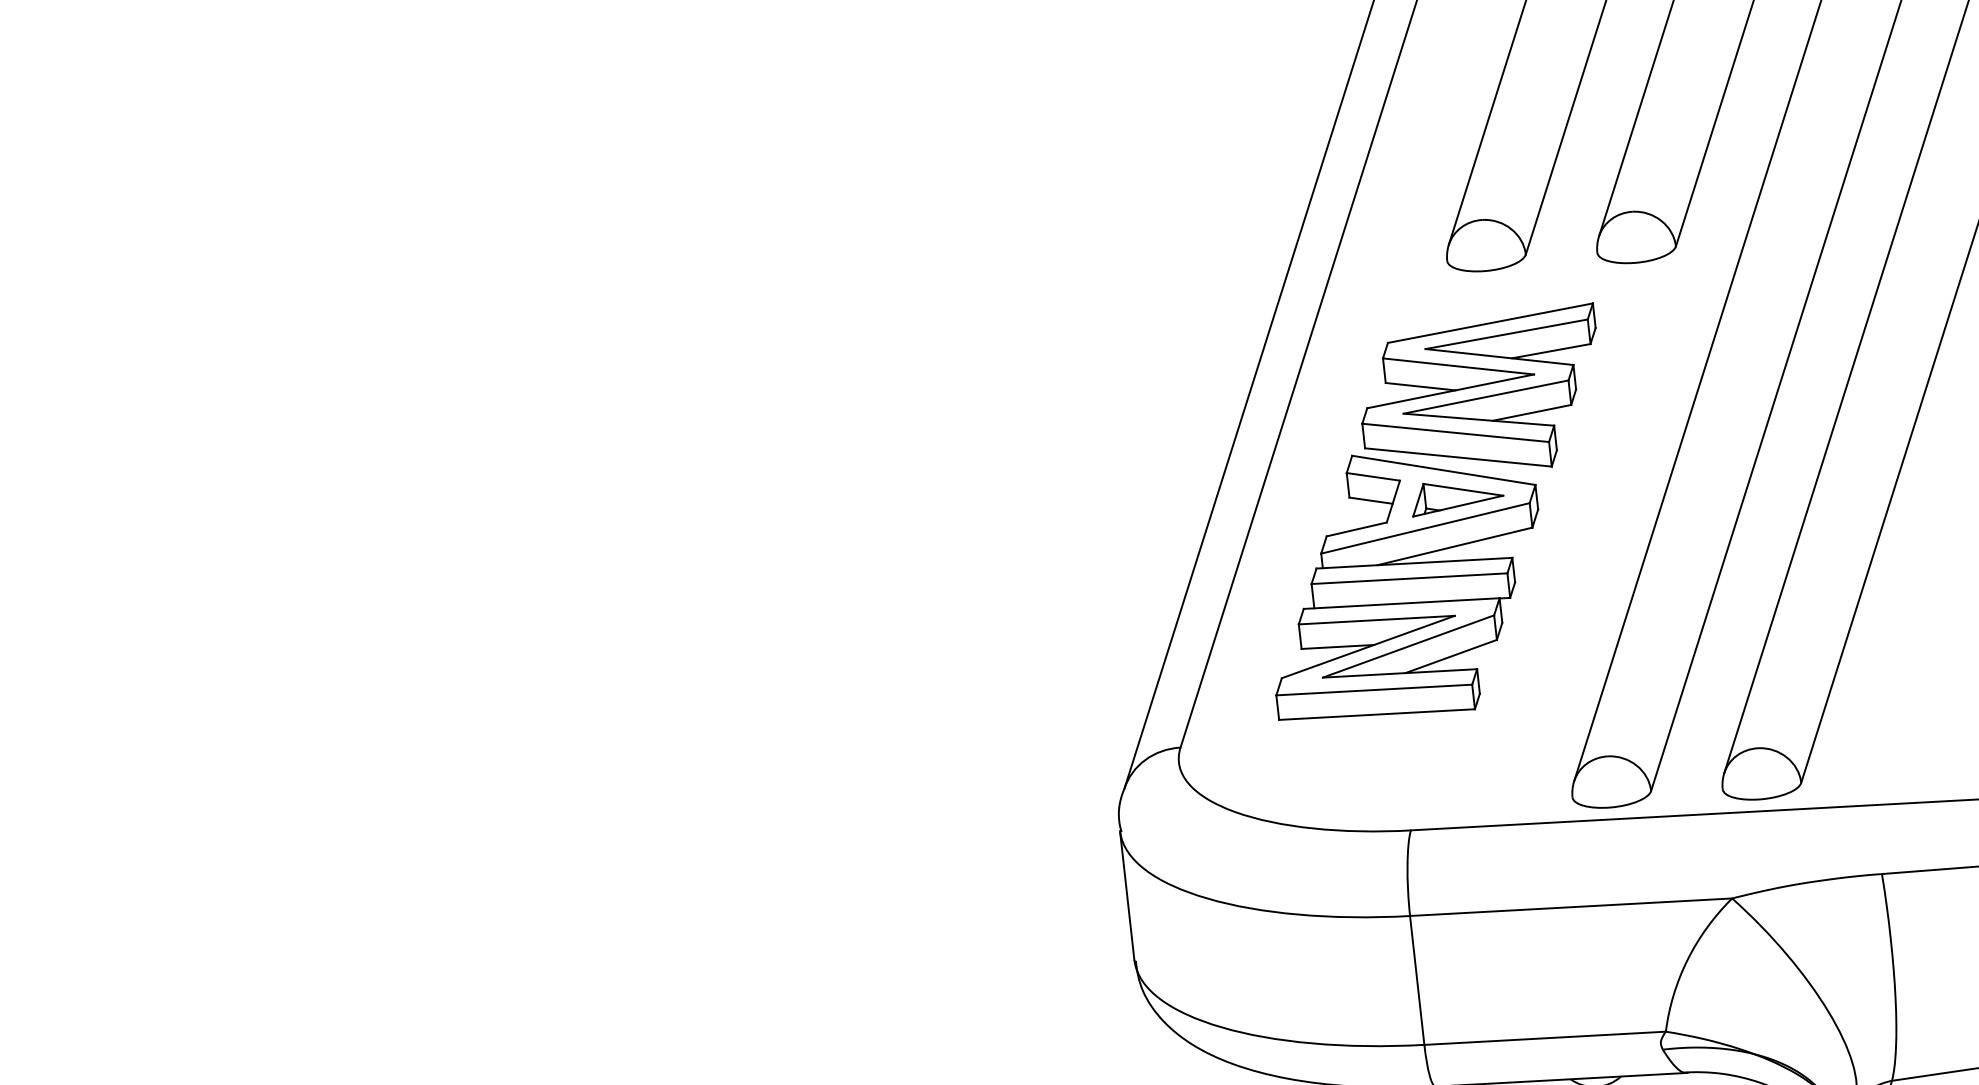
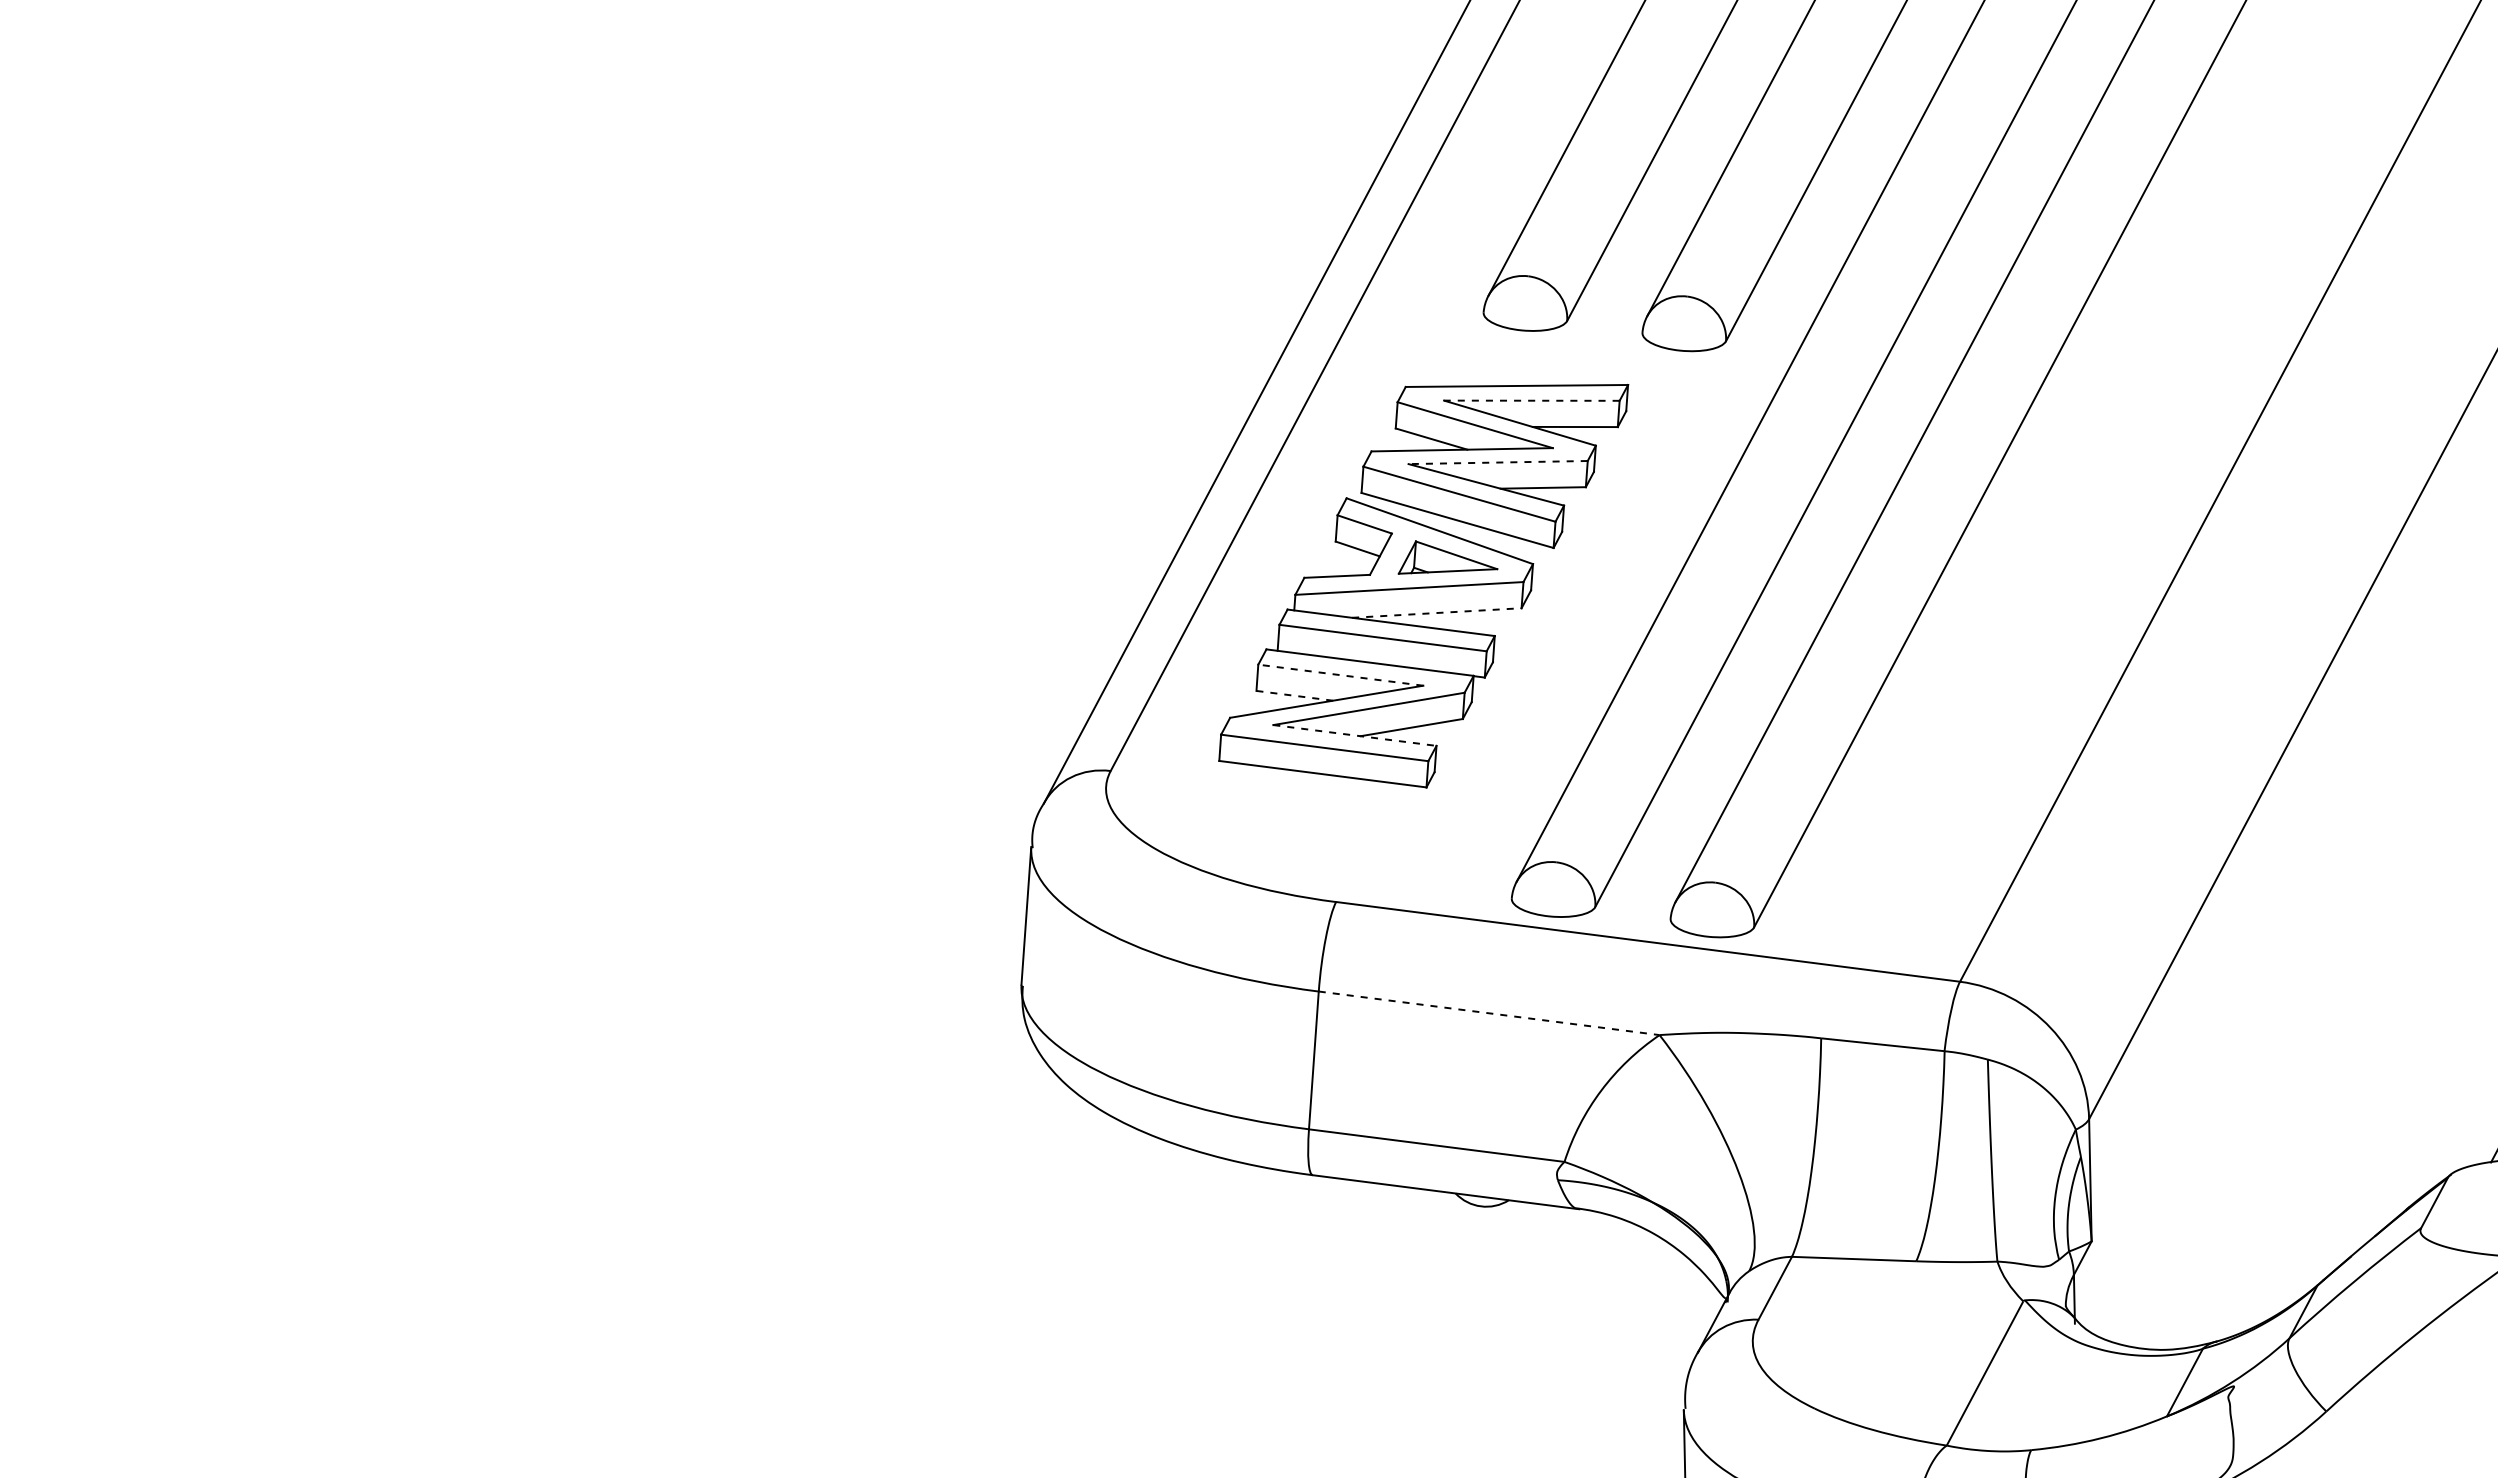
line: (1506, 334) -> (1531, 400), solid -> dashed
line: (1486, 396) -> (1498, 462), solid -> dashed
line: (1454, 546) -> (1436, 613), solid -> dashed
line: (1376, 620) -> (1340, 675), solid -> dashed
line: (1337, 646) -> (1294, 695), solid -> dashed
line: (1400, 673) -> (1355, 735), solid -> dashed
line: (1571, 907) -> (1489, 1013), solid -> dashed

